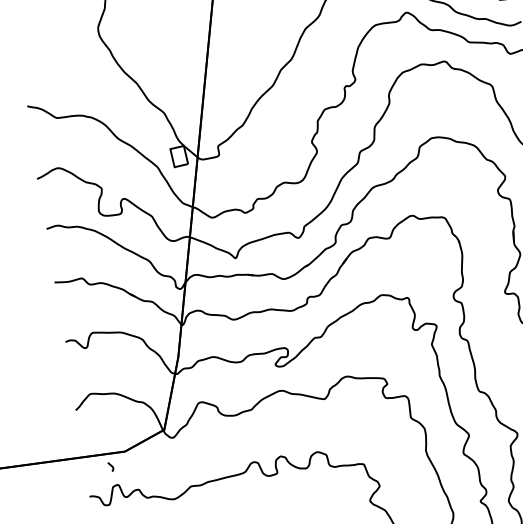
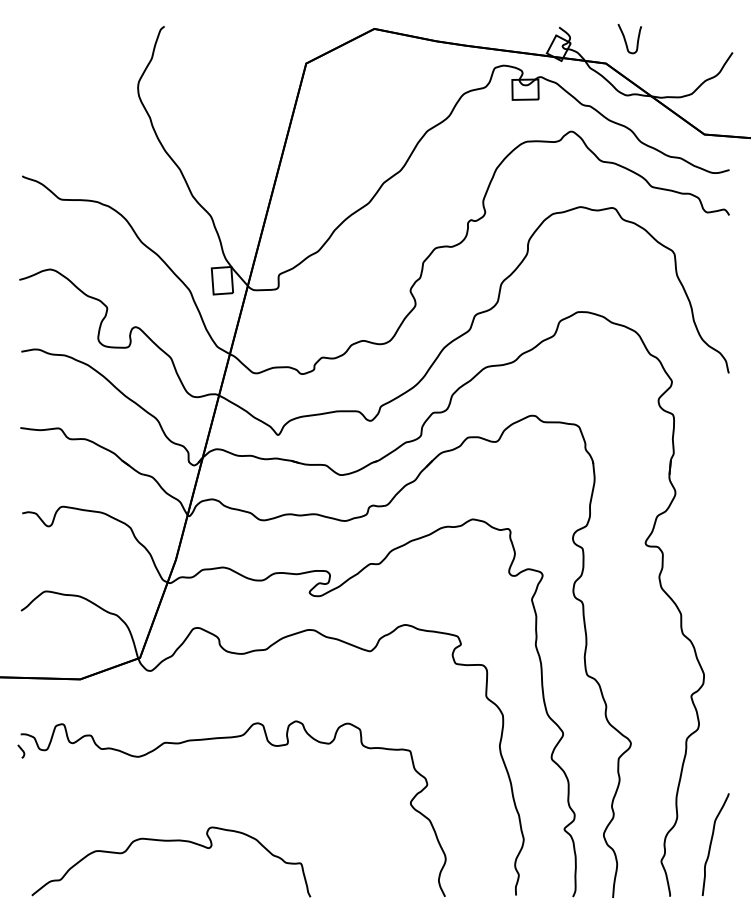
curve: (110, 466) -> (21, 750), moved

